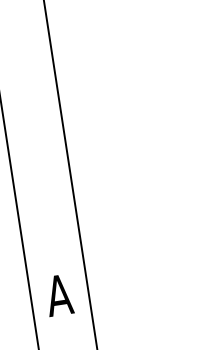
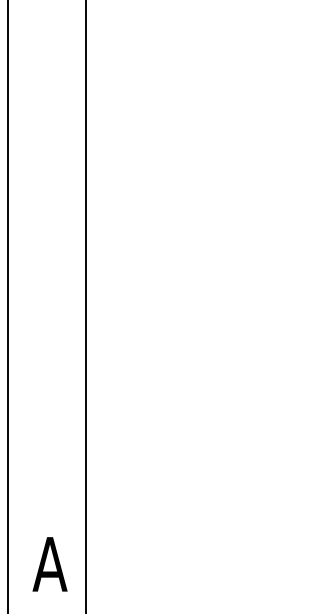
text: (58, 295) -> (49, 564), moved

